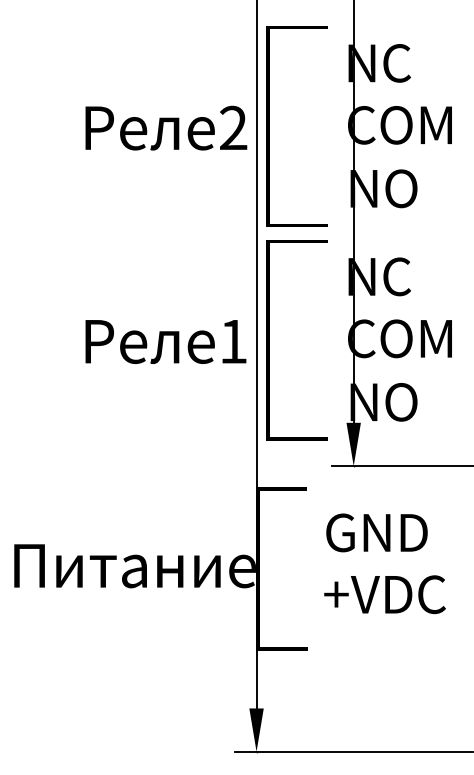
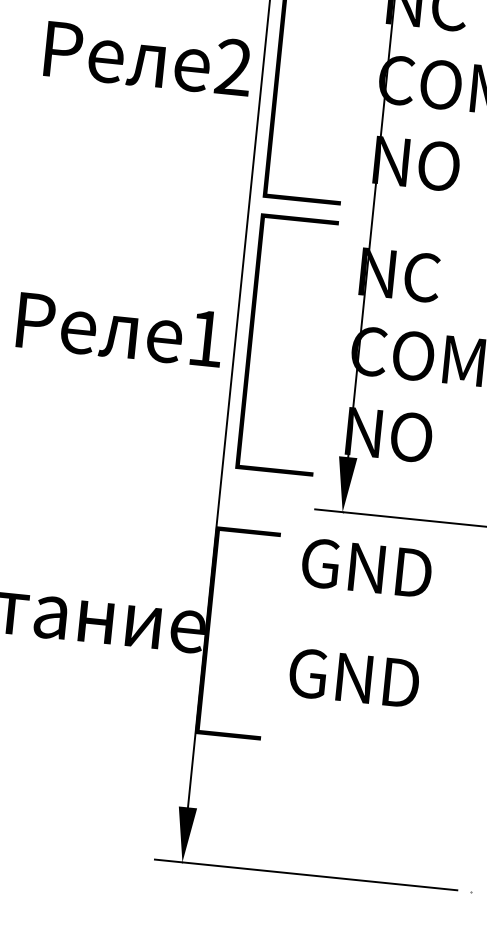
text: (376, 532) -> (366, 567), moved
text: (384, 594) -> (365, 679), +VDC -> GND

